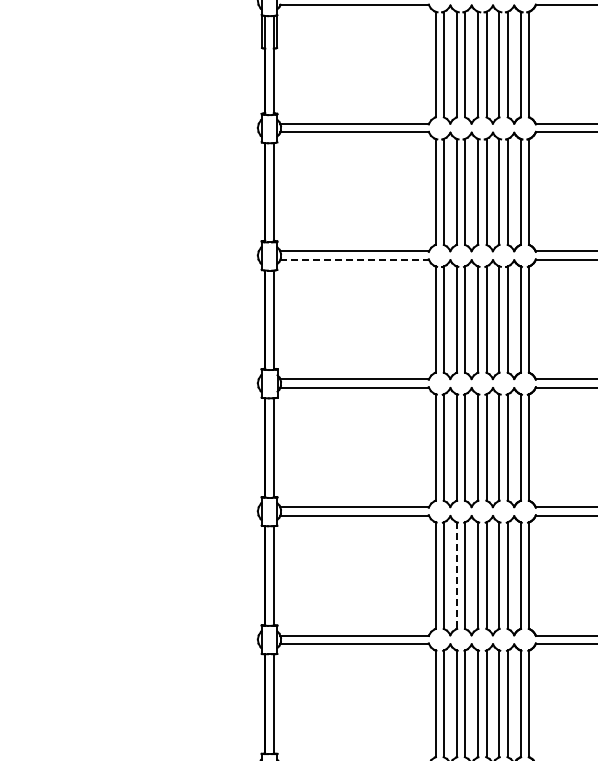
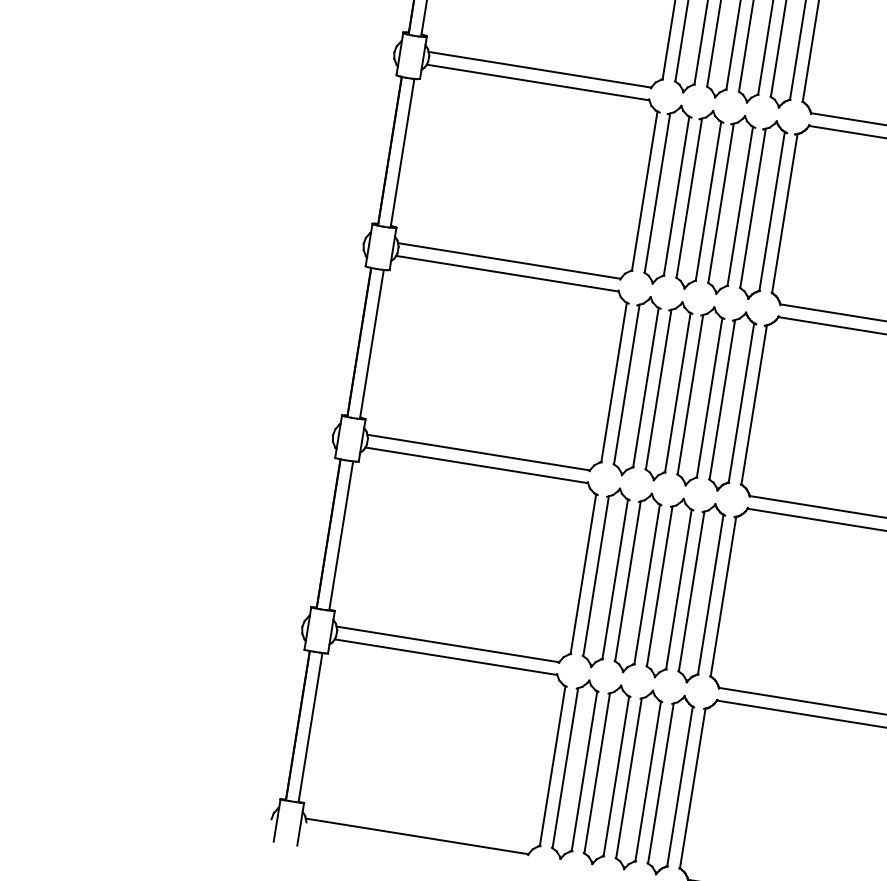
line: (355, 259) -> (539, 82), dashed -> solid
line: (456, 576) -> (614, 580), dashed -> solid

